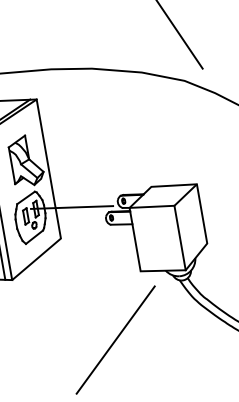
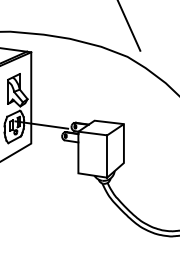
line: (115, 340) -> (54, 214), removed

